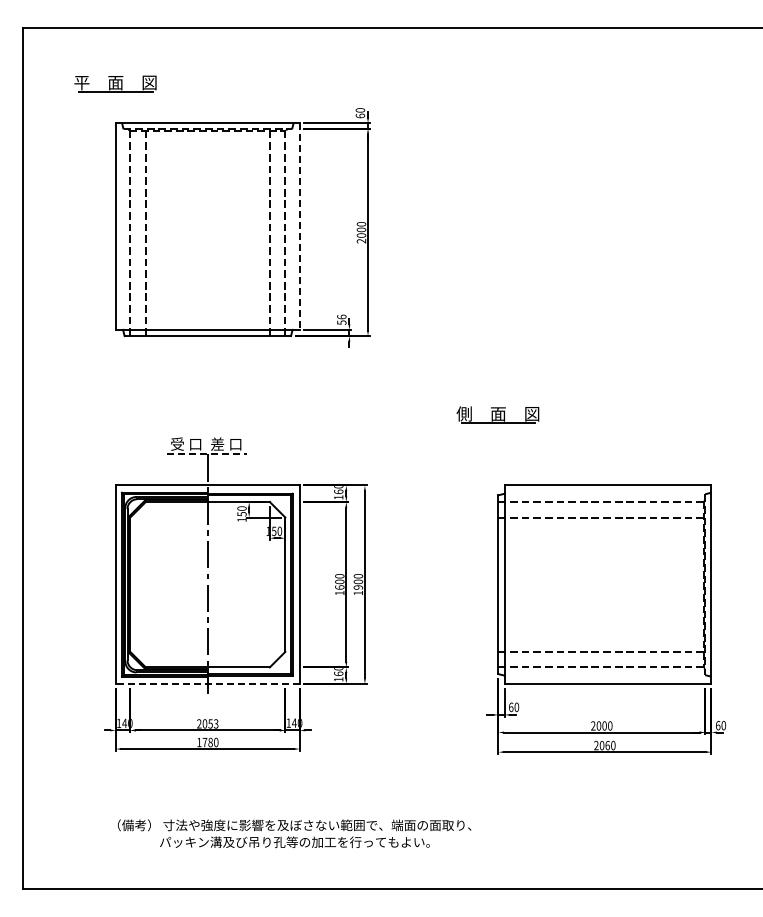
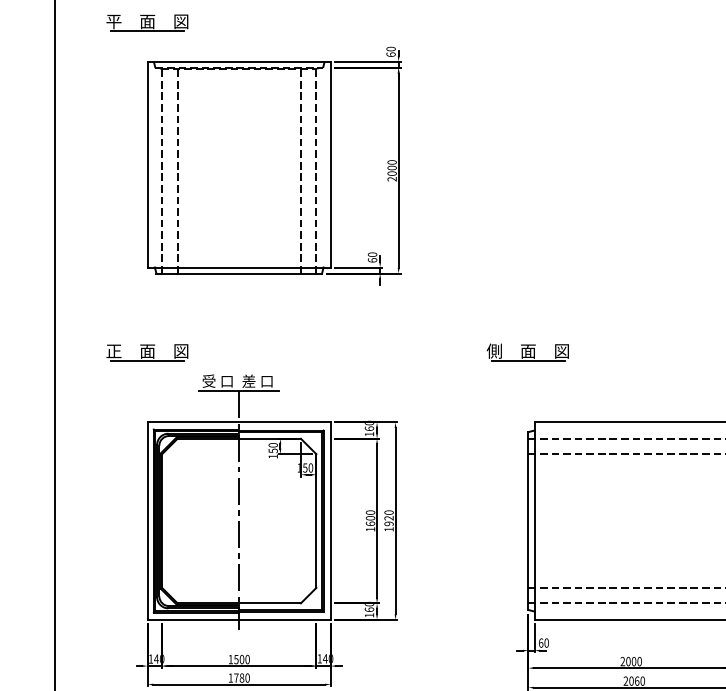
line: (299, 227) -> (330, 165), dashed -> solid
text: (341, 319) -> (372, 257), 56 -> 60
part: (115, 415) -> (147, 352), added
line: (207, 454) -> (238, 391), dashed -> solid
text: (357, 581) -> (388, 517), 1900 -> 1920
line: (207, 683) -> (238, 619), dashed -> solid
text: (207, 723) -> (238, 659), 2053 -> 1500

